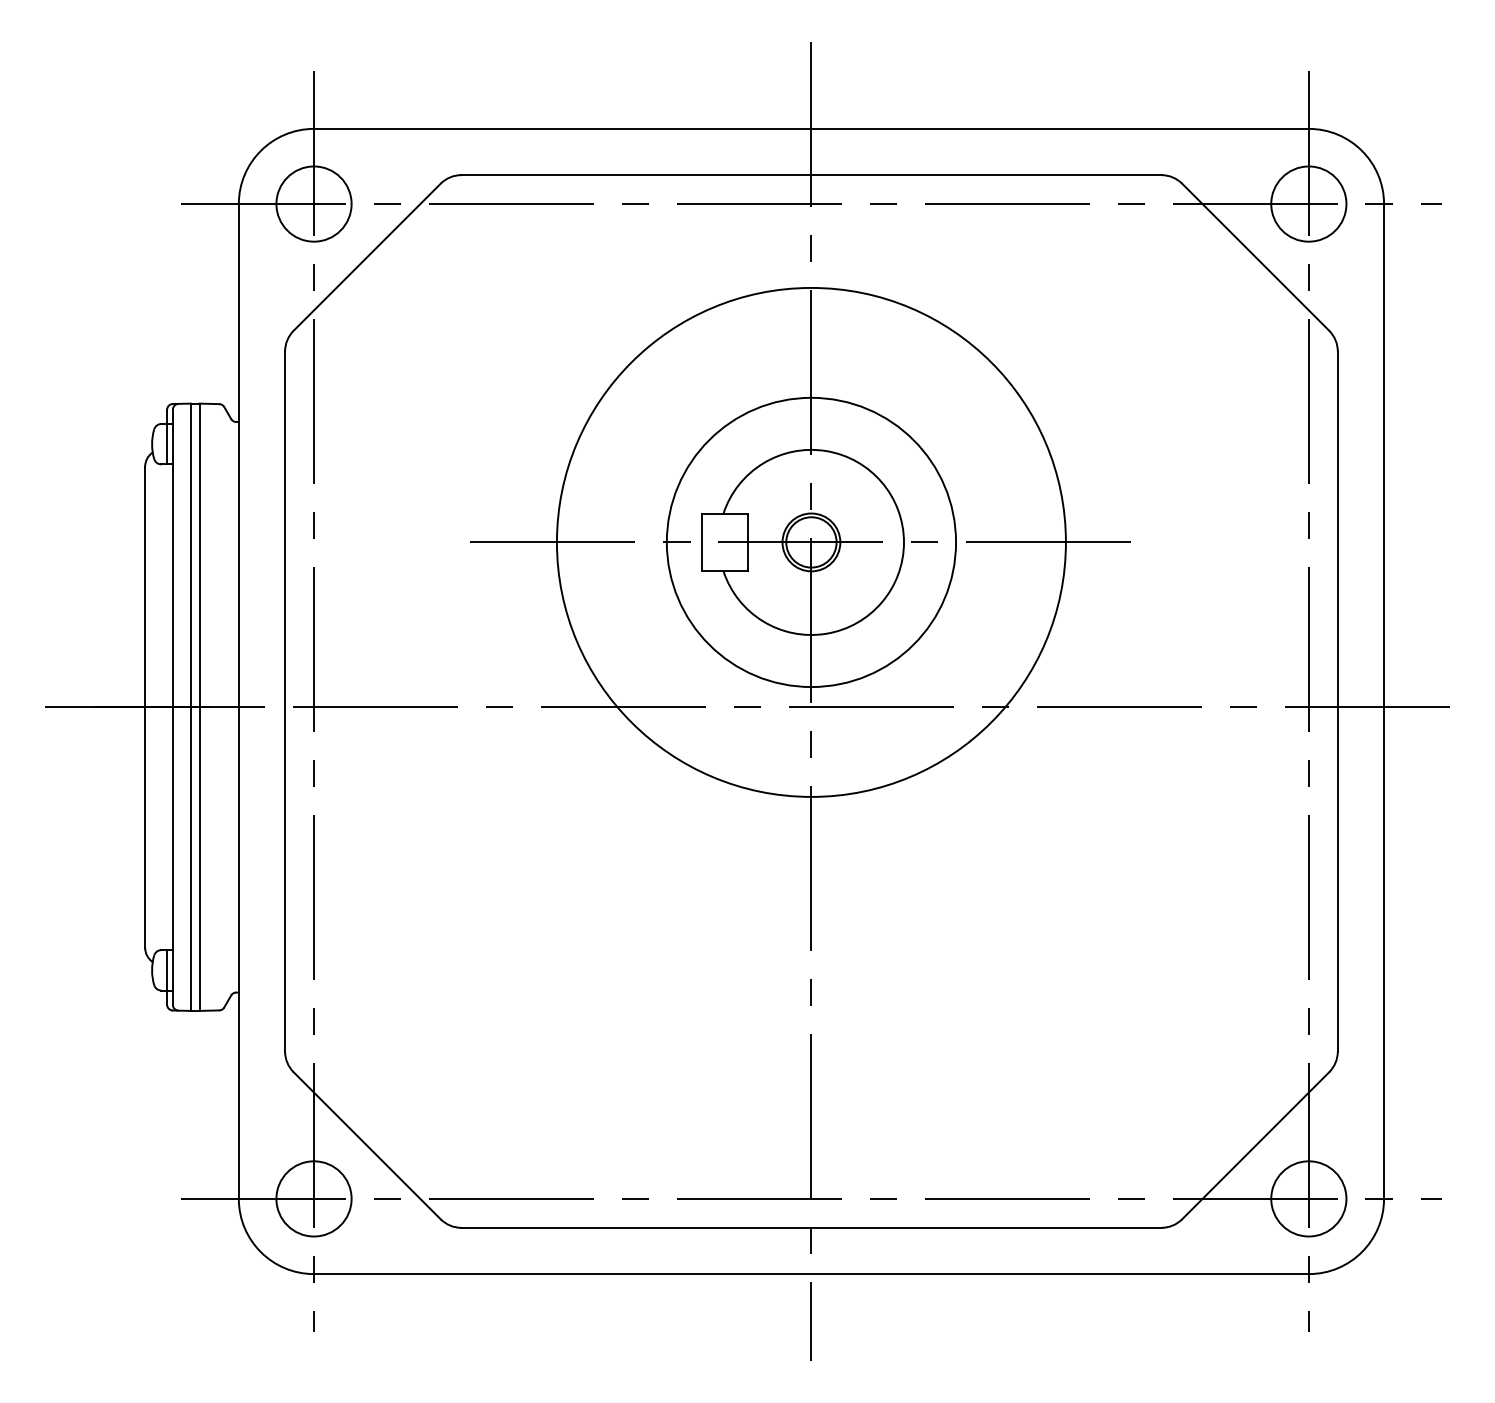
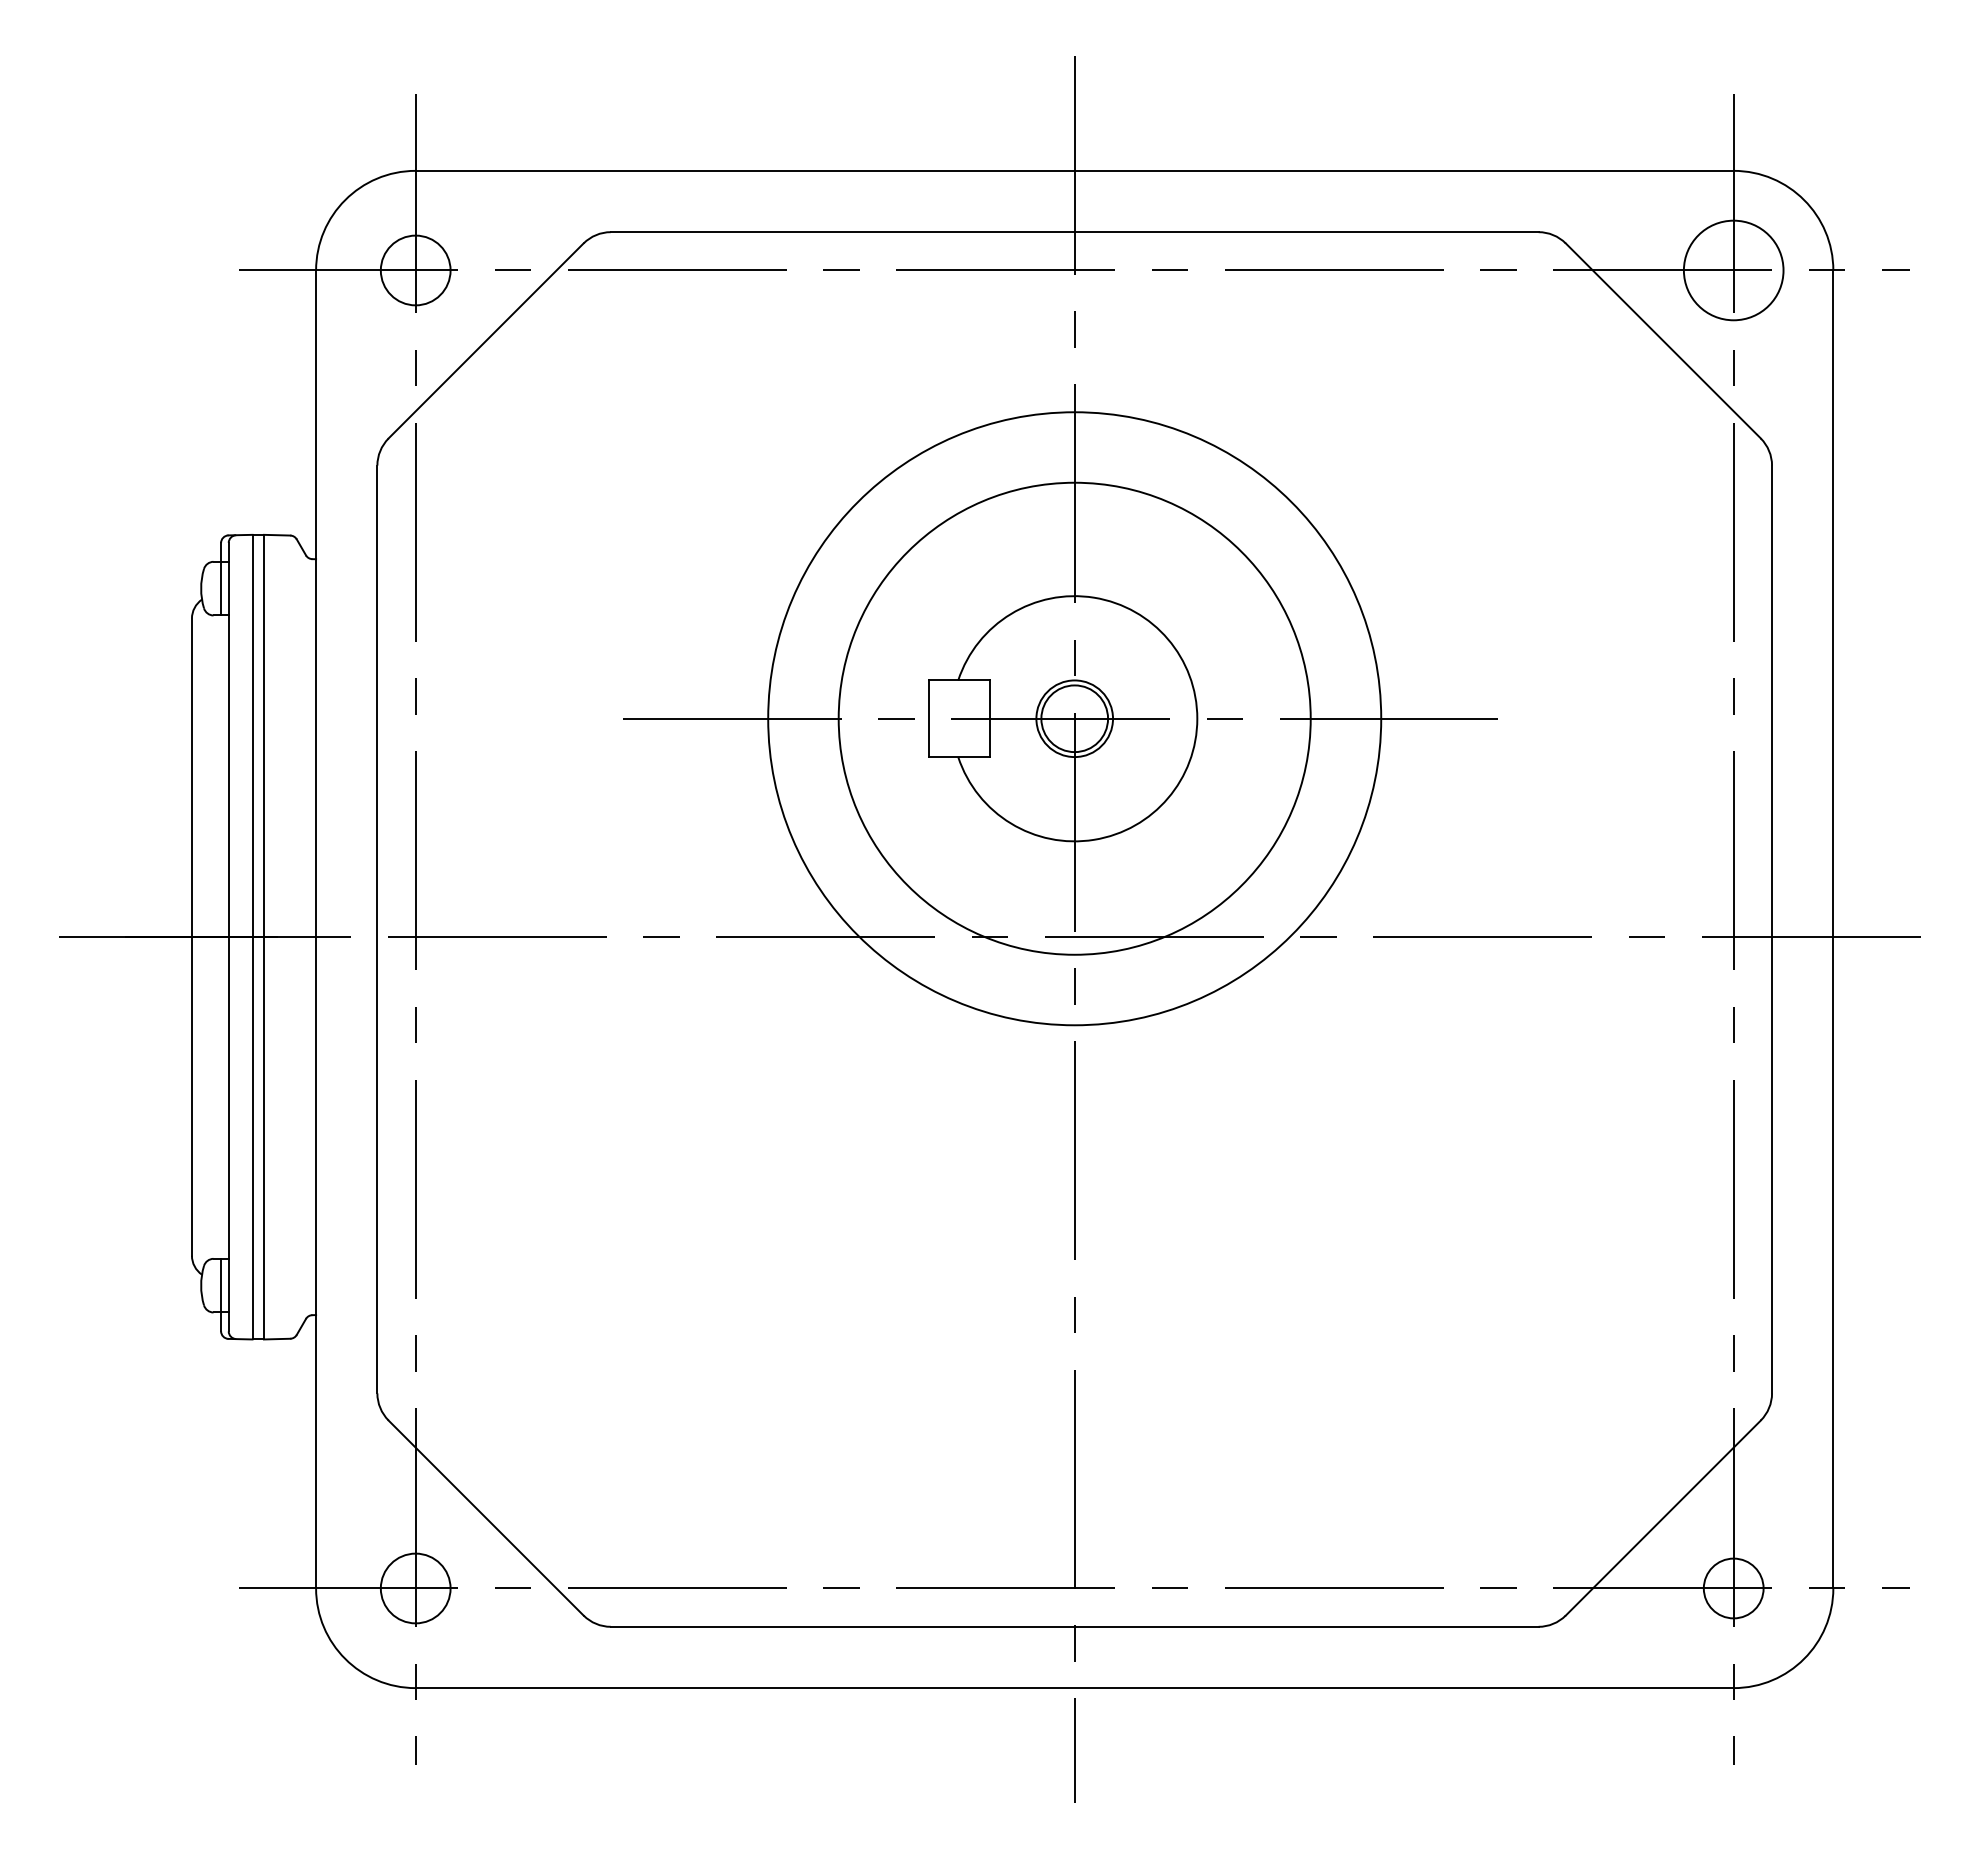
circle: (313, 204) -> (415, 270), size x0.7
circle: (811, 542) -> (1074, 718), size x0.7
circle: (811, 542) -> (1074, 718), size x1.6
circle: (313, 1198) -> (415, 1588), size x0.7
circle: (1308, 1198) -> (1733, 1588), size x0.6

